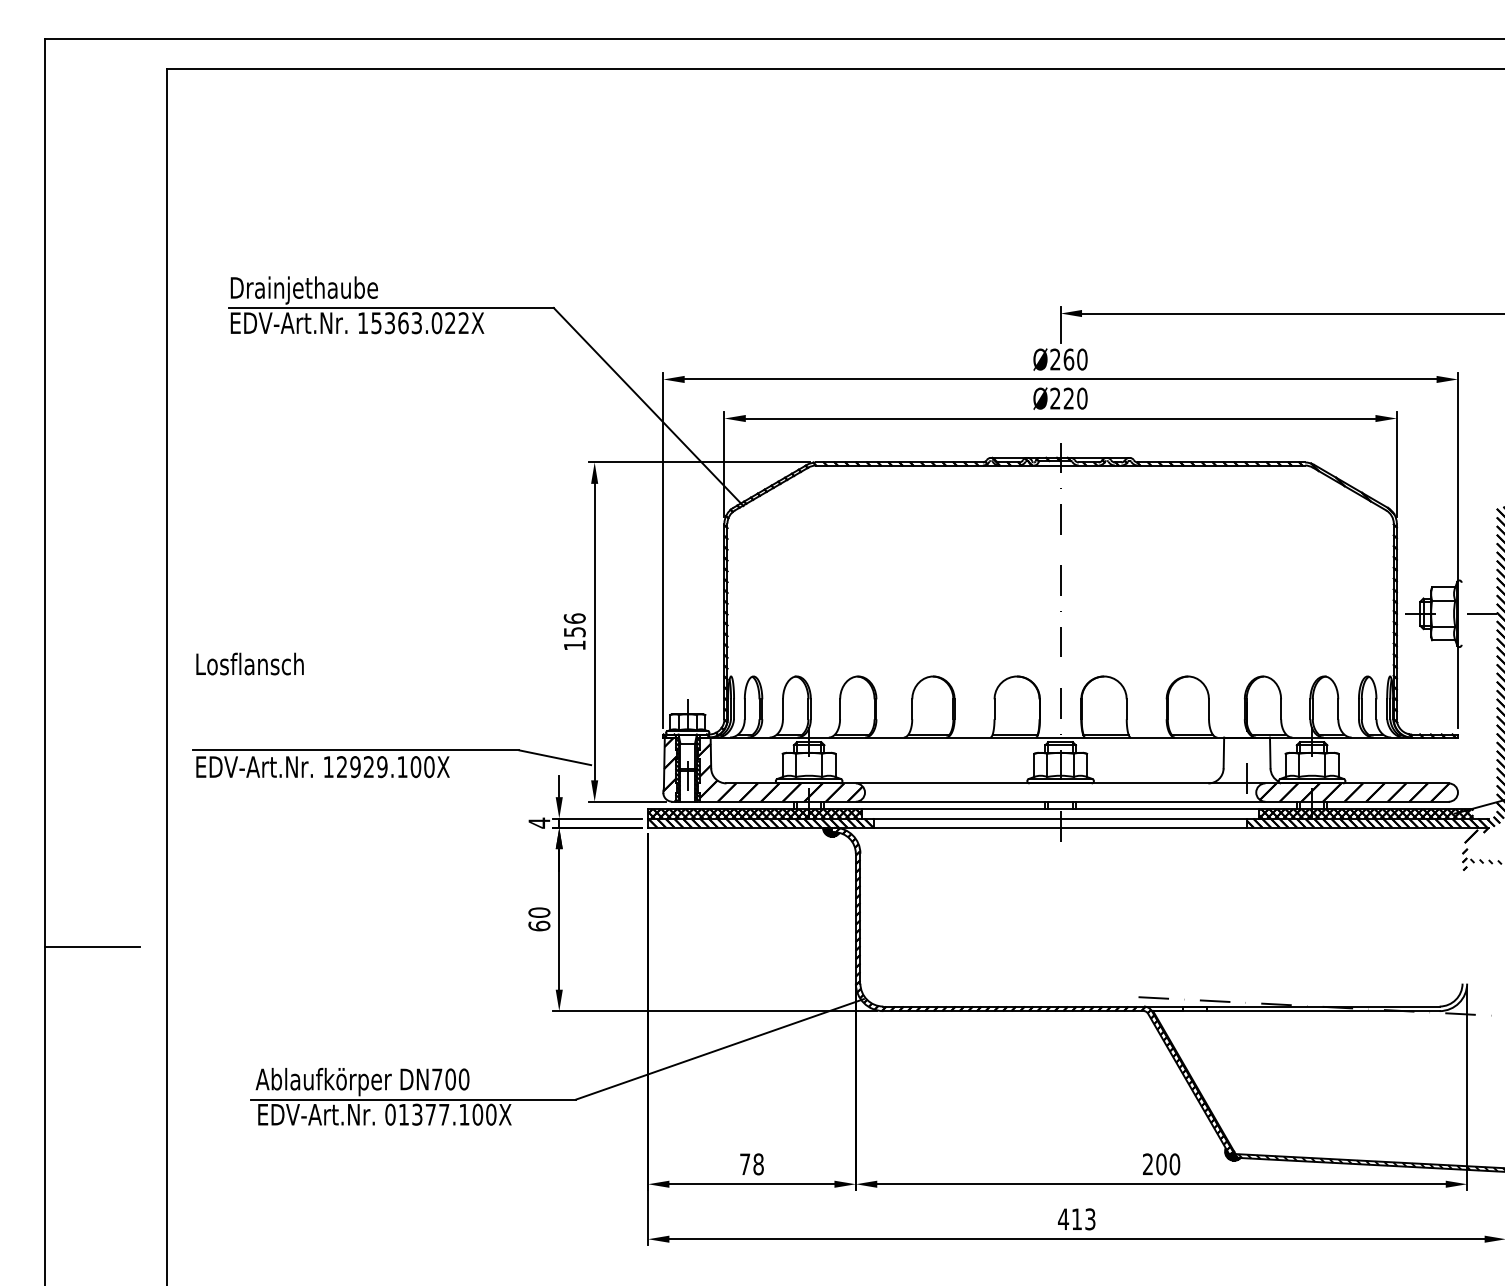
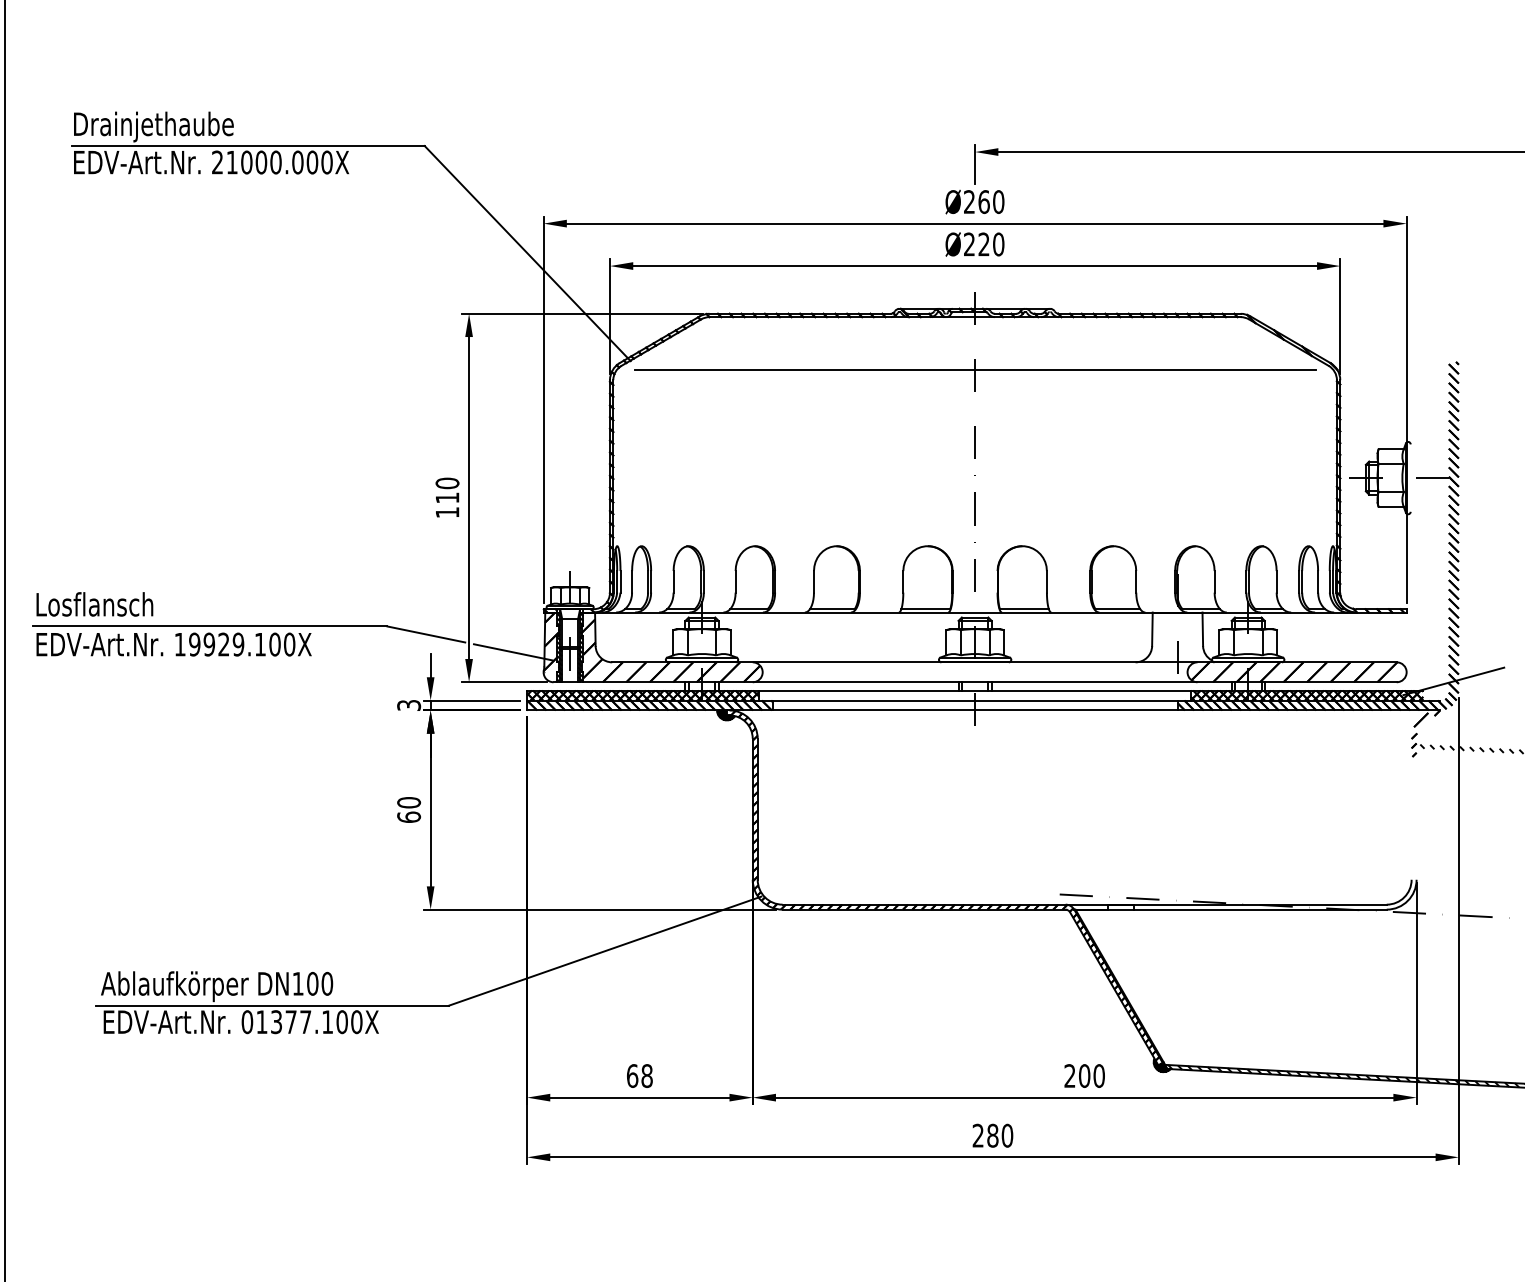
text: (413, 323) -> (272, 162), 15363.022X -> 21000.000X
line: (1060, 514) -> (974, 370), added
text: (574, 625) -> (447, 490), 156 -> 110
text: (249, 663) -> (94, 603), moved
text: (341, 767) -> (194, 645), 12929.100X -> 19929.100X
line: (635, 773) -> (513, 651), added
text: (539, 822) -> (409, 704), 4 -> 3
text: (437, 1079) -> (298, 983), DN700 -> DN100
text: (745, 1164) -> (632, 1076), 78 -> 68
text: (1076, 1219) -> (992, 1135), 413 -> 280

